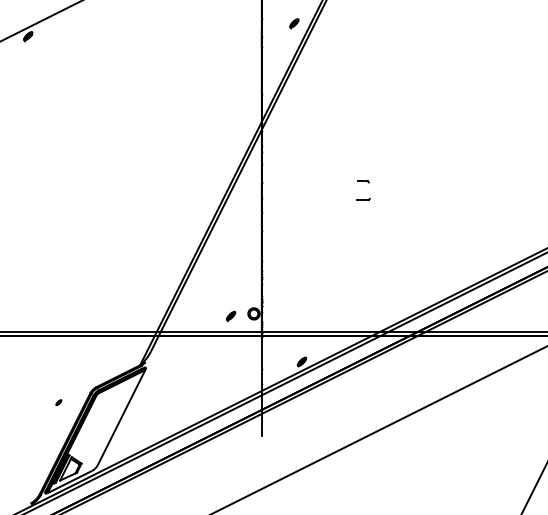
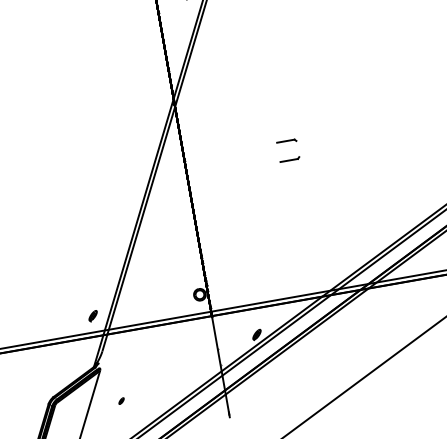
part: (363, 181) -> (287, 141), size x1.67
part: (363, 199) -> (290, 159), size x1.43
part: (230, 316) -> (92, 316), moved
part: (58, 402) -> (121, 401), moved

